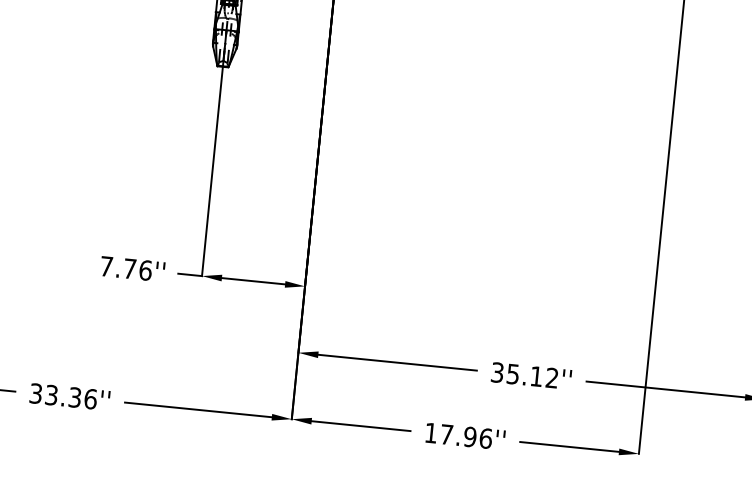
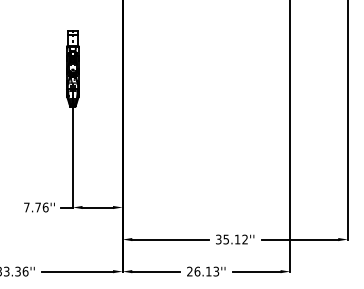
text: (459, 435) -> (203, 271), 17.96'' -> 26.13''

